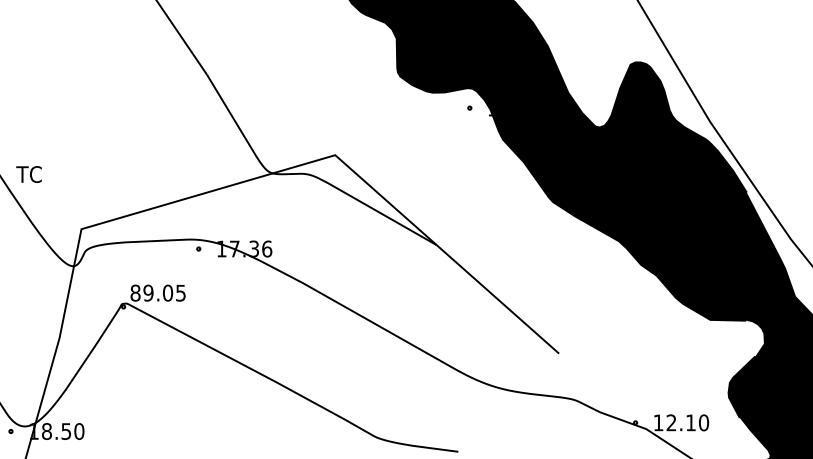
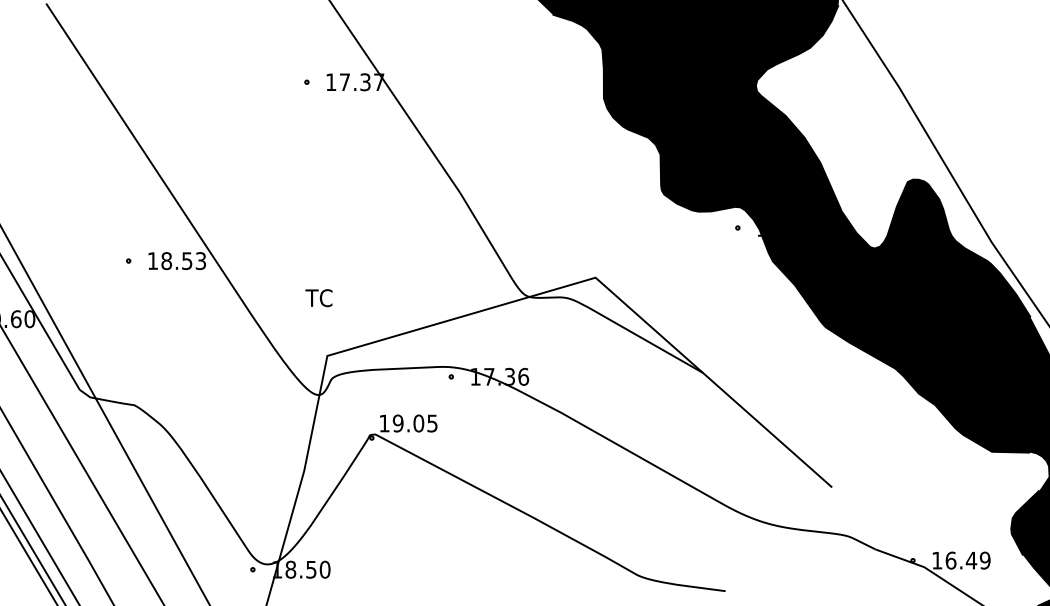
text: (28, 174) -> (318, 298), moved
text: (135, 293) -> (384, 423), 89.05 -> 19.05
text: (687, 422) -> (967, 560), 12.10 -> 16.49

